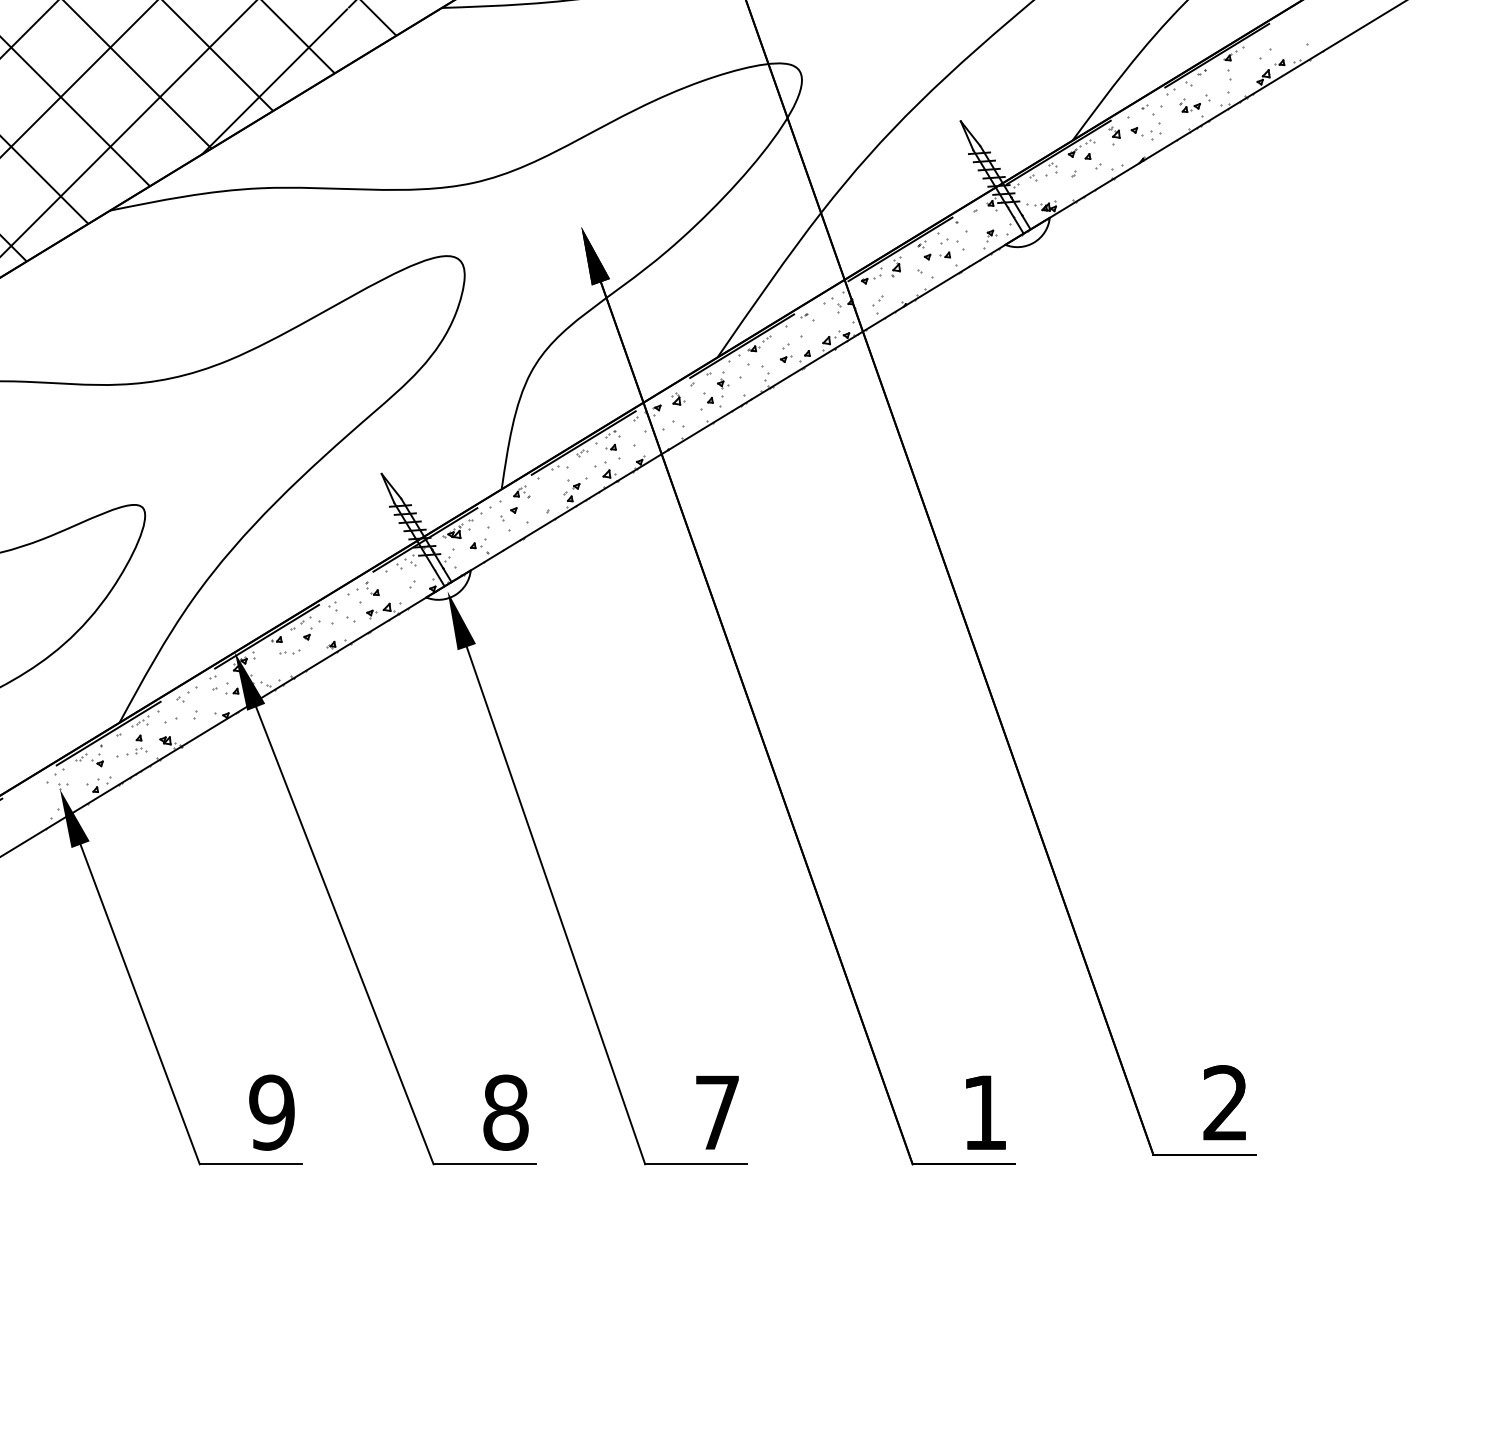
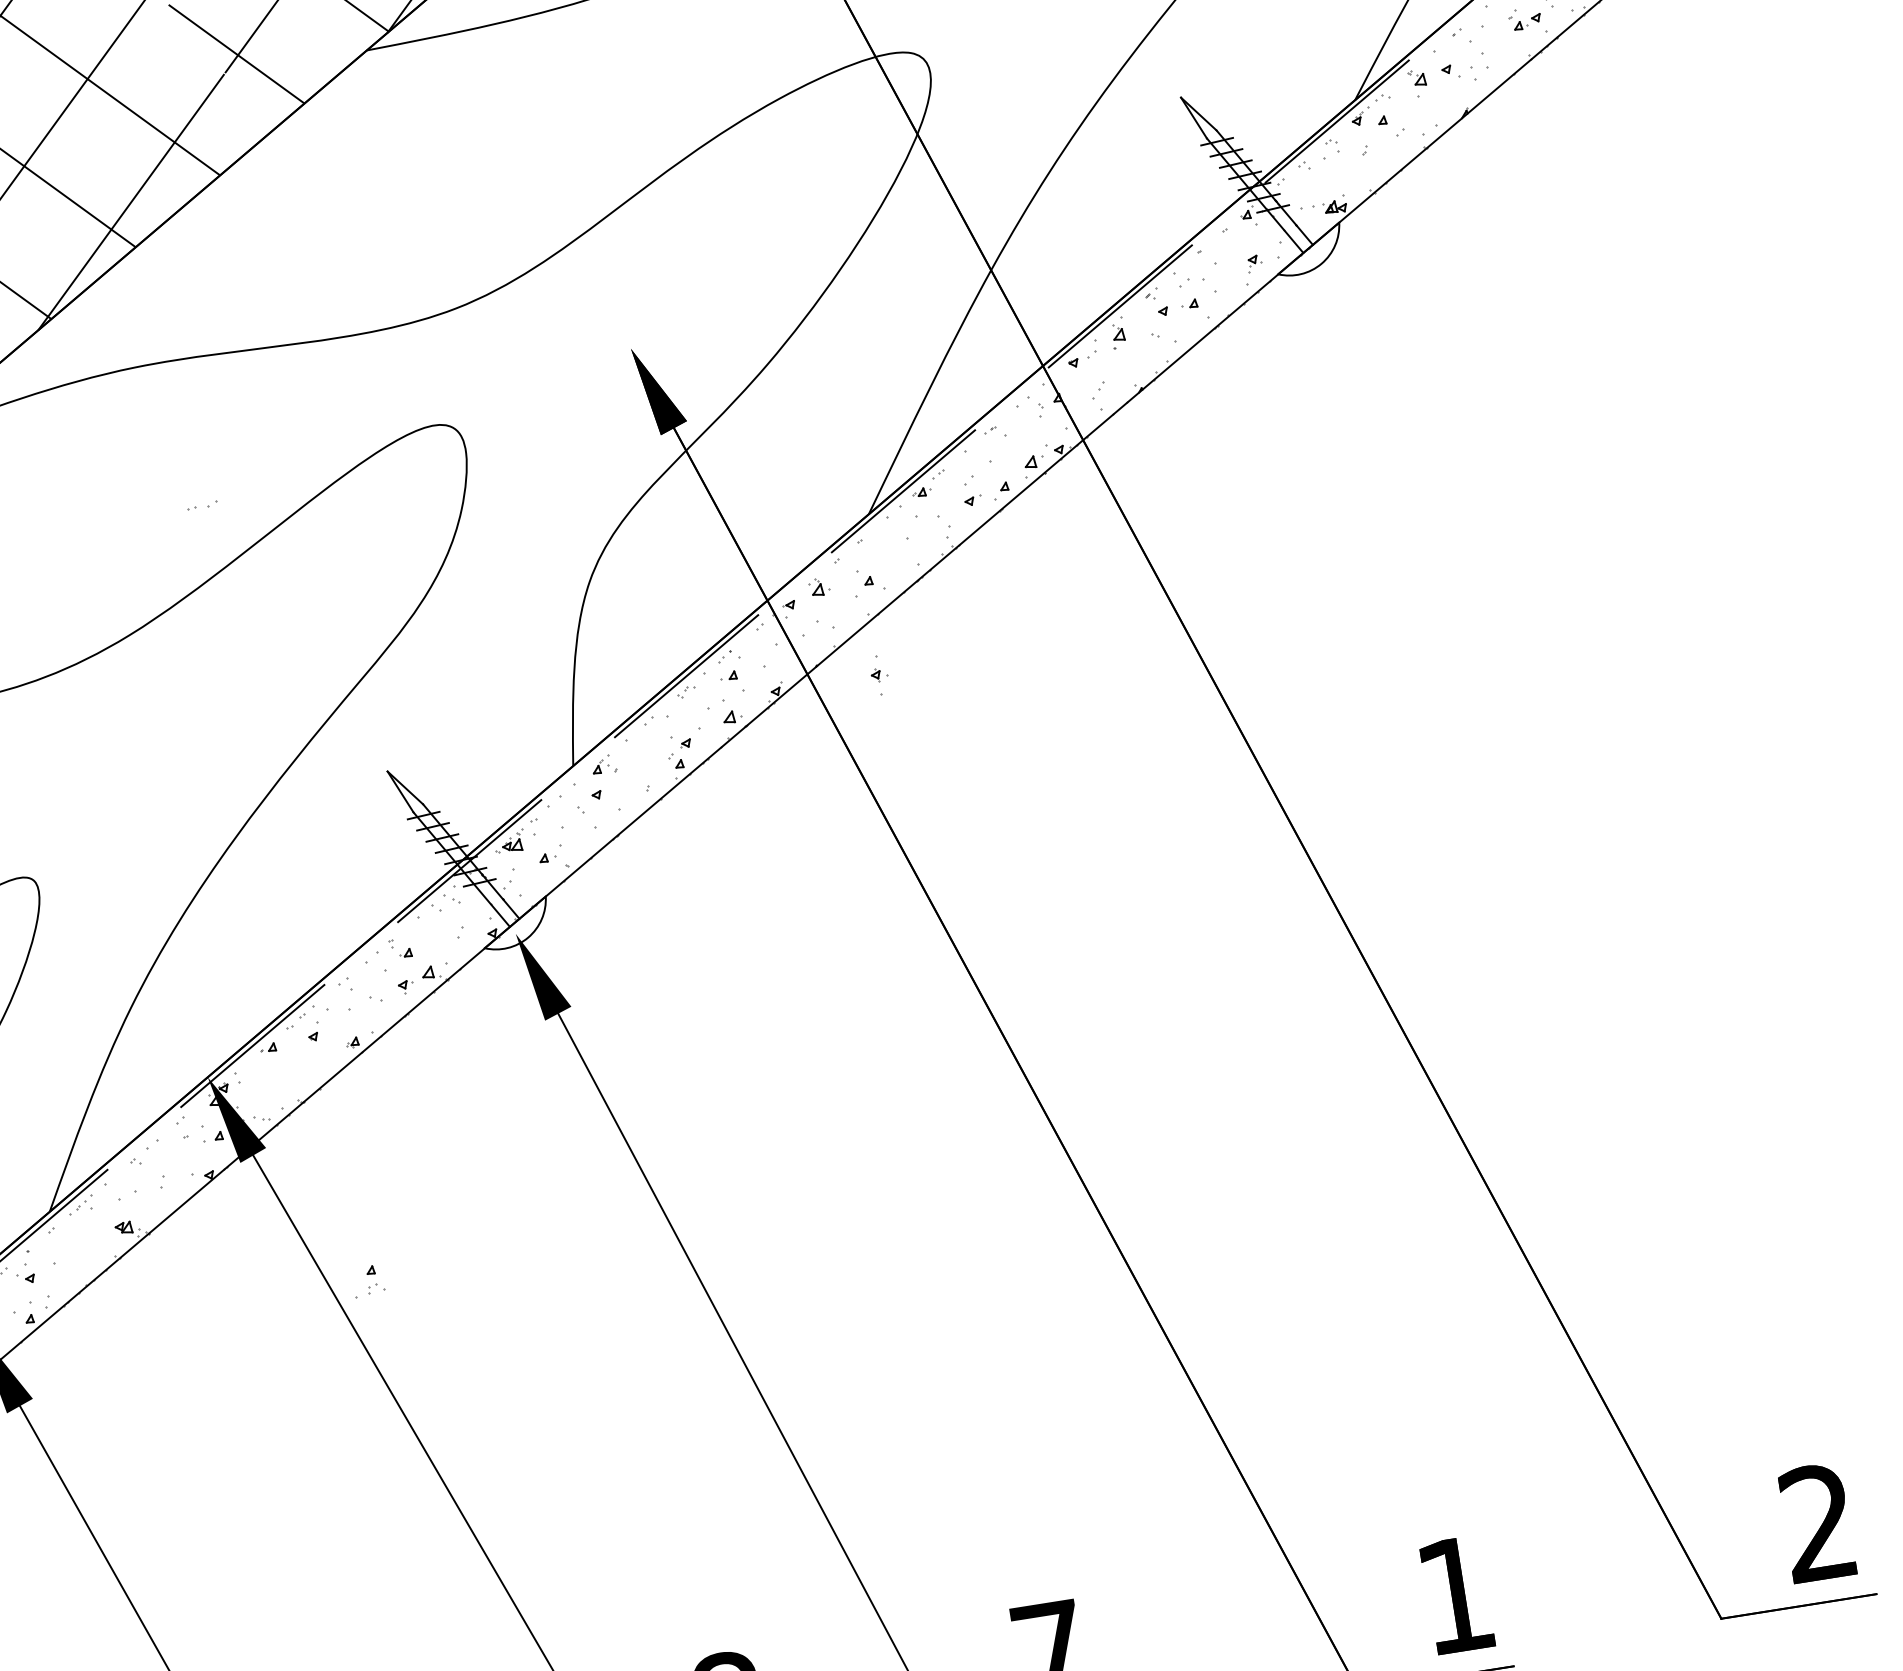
part: (723, 384) -> (880, 675), moved
part: (289, 651) -> (201, 504), moved
part: (136, 744) -> (368, 1280), moved

